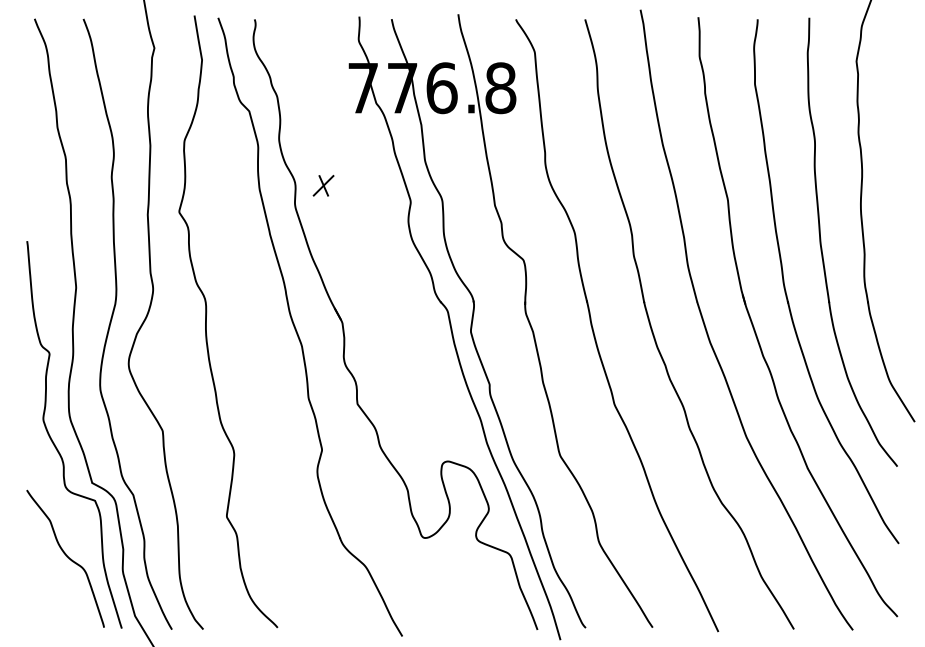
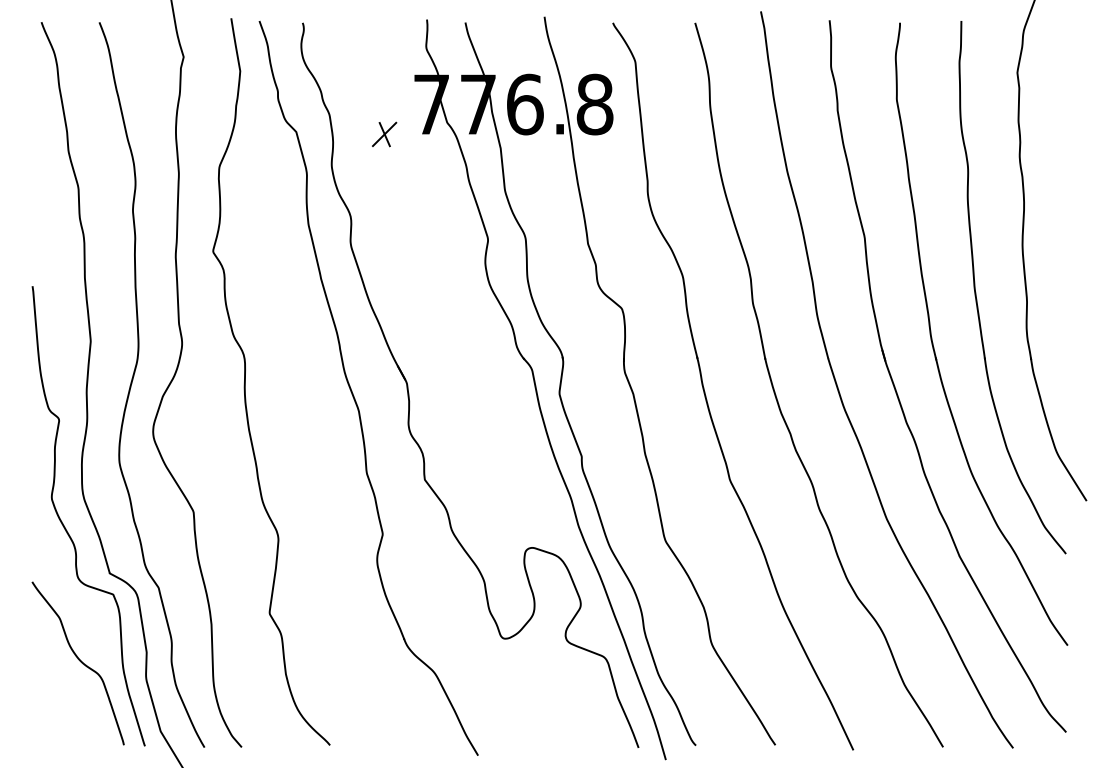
part: (323, 185) -> (384, 134), moved

